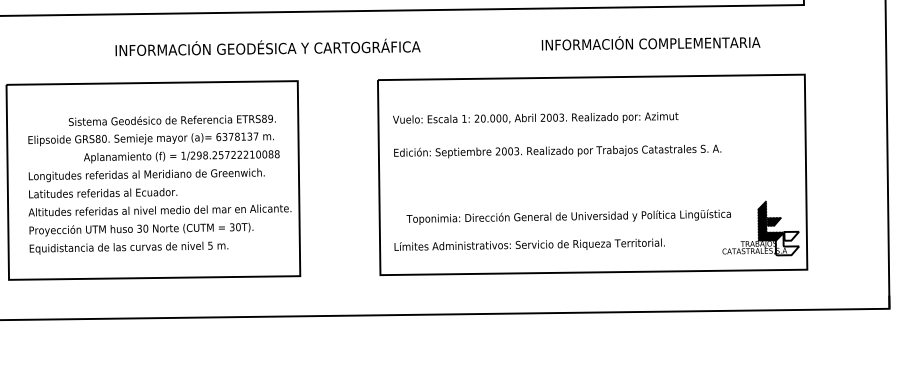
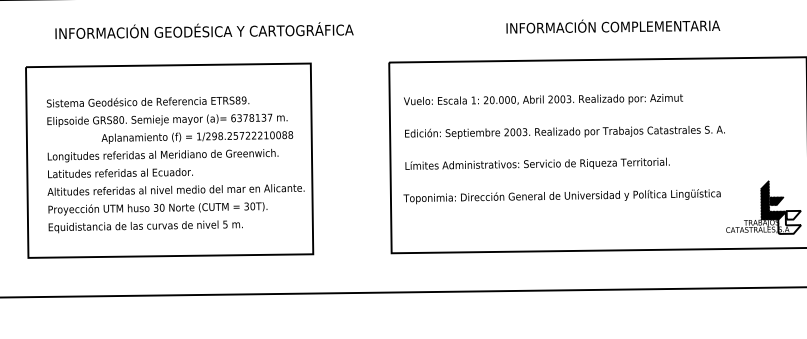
text: (650, 43) -> (612, 26), moved
text: (267, 47) -> (203, 30), moved
text: (171, 119) -> (147, 101), moved
text: (568, 216) -> (561, 195), moved
text: (529, 244) -> (537, 163), moved

